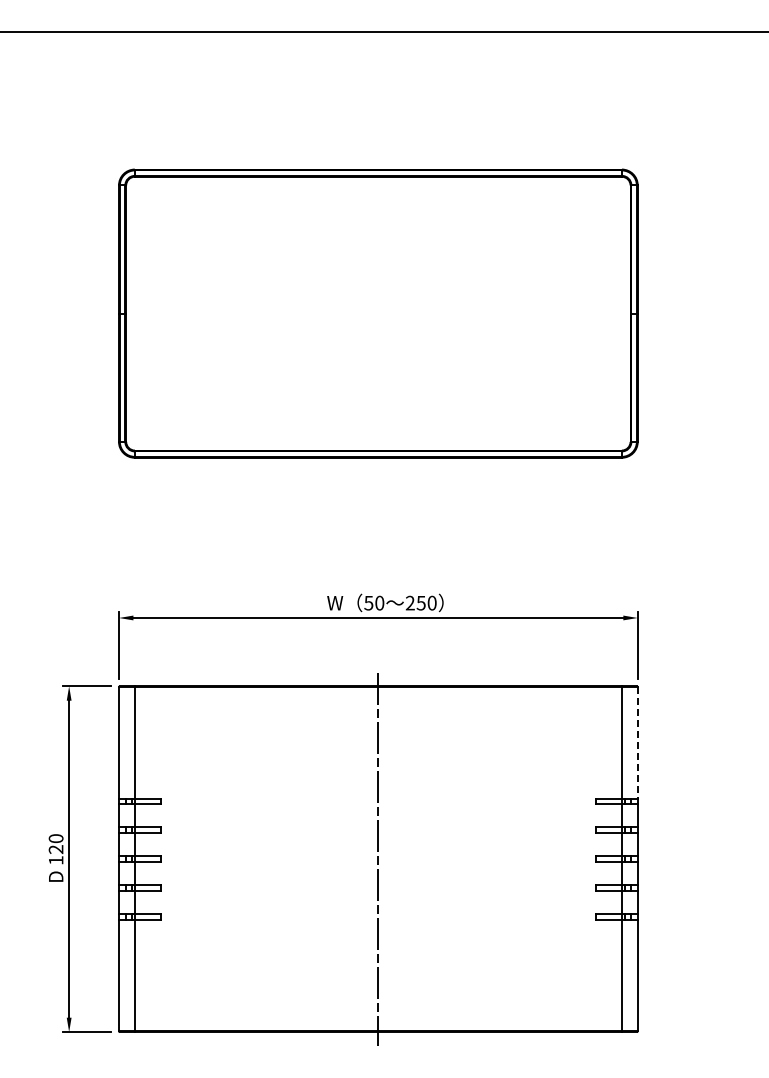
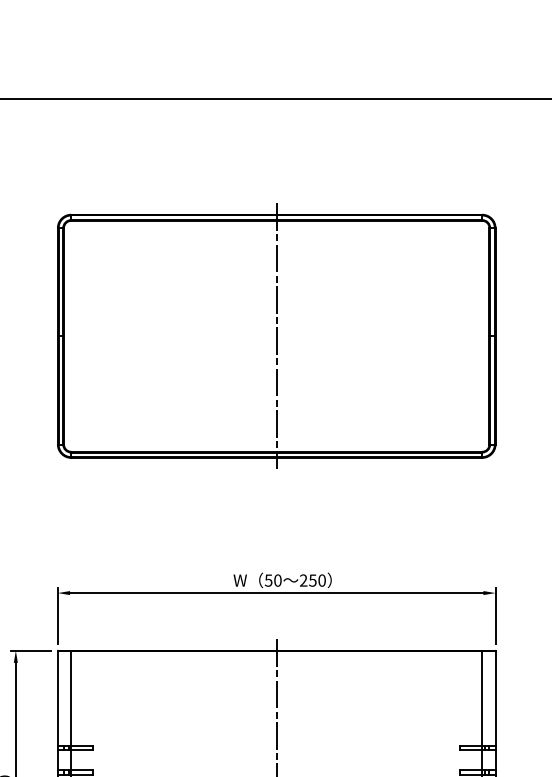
line: (378, 313) -> (276, 336), added
line: (637, 742) -> (495, 698), dashed -> solid

